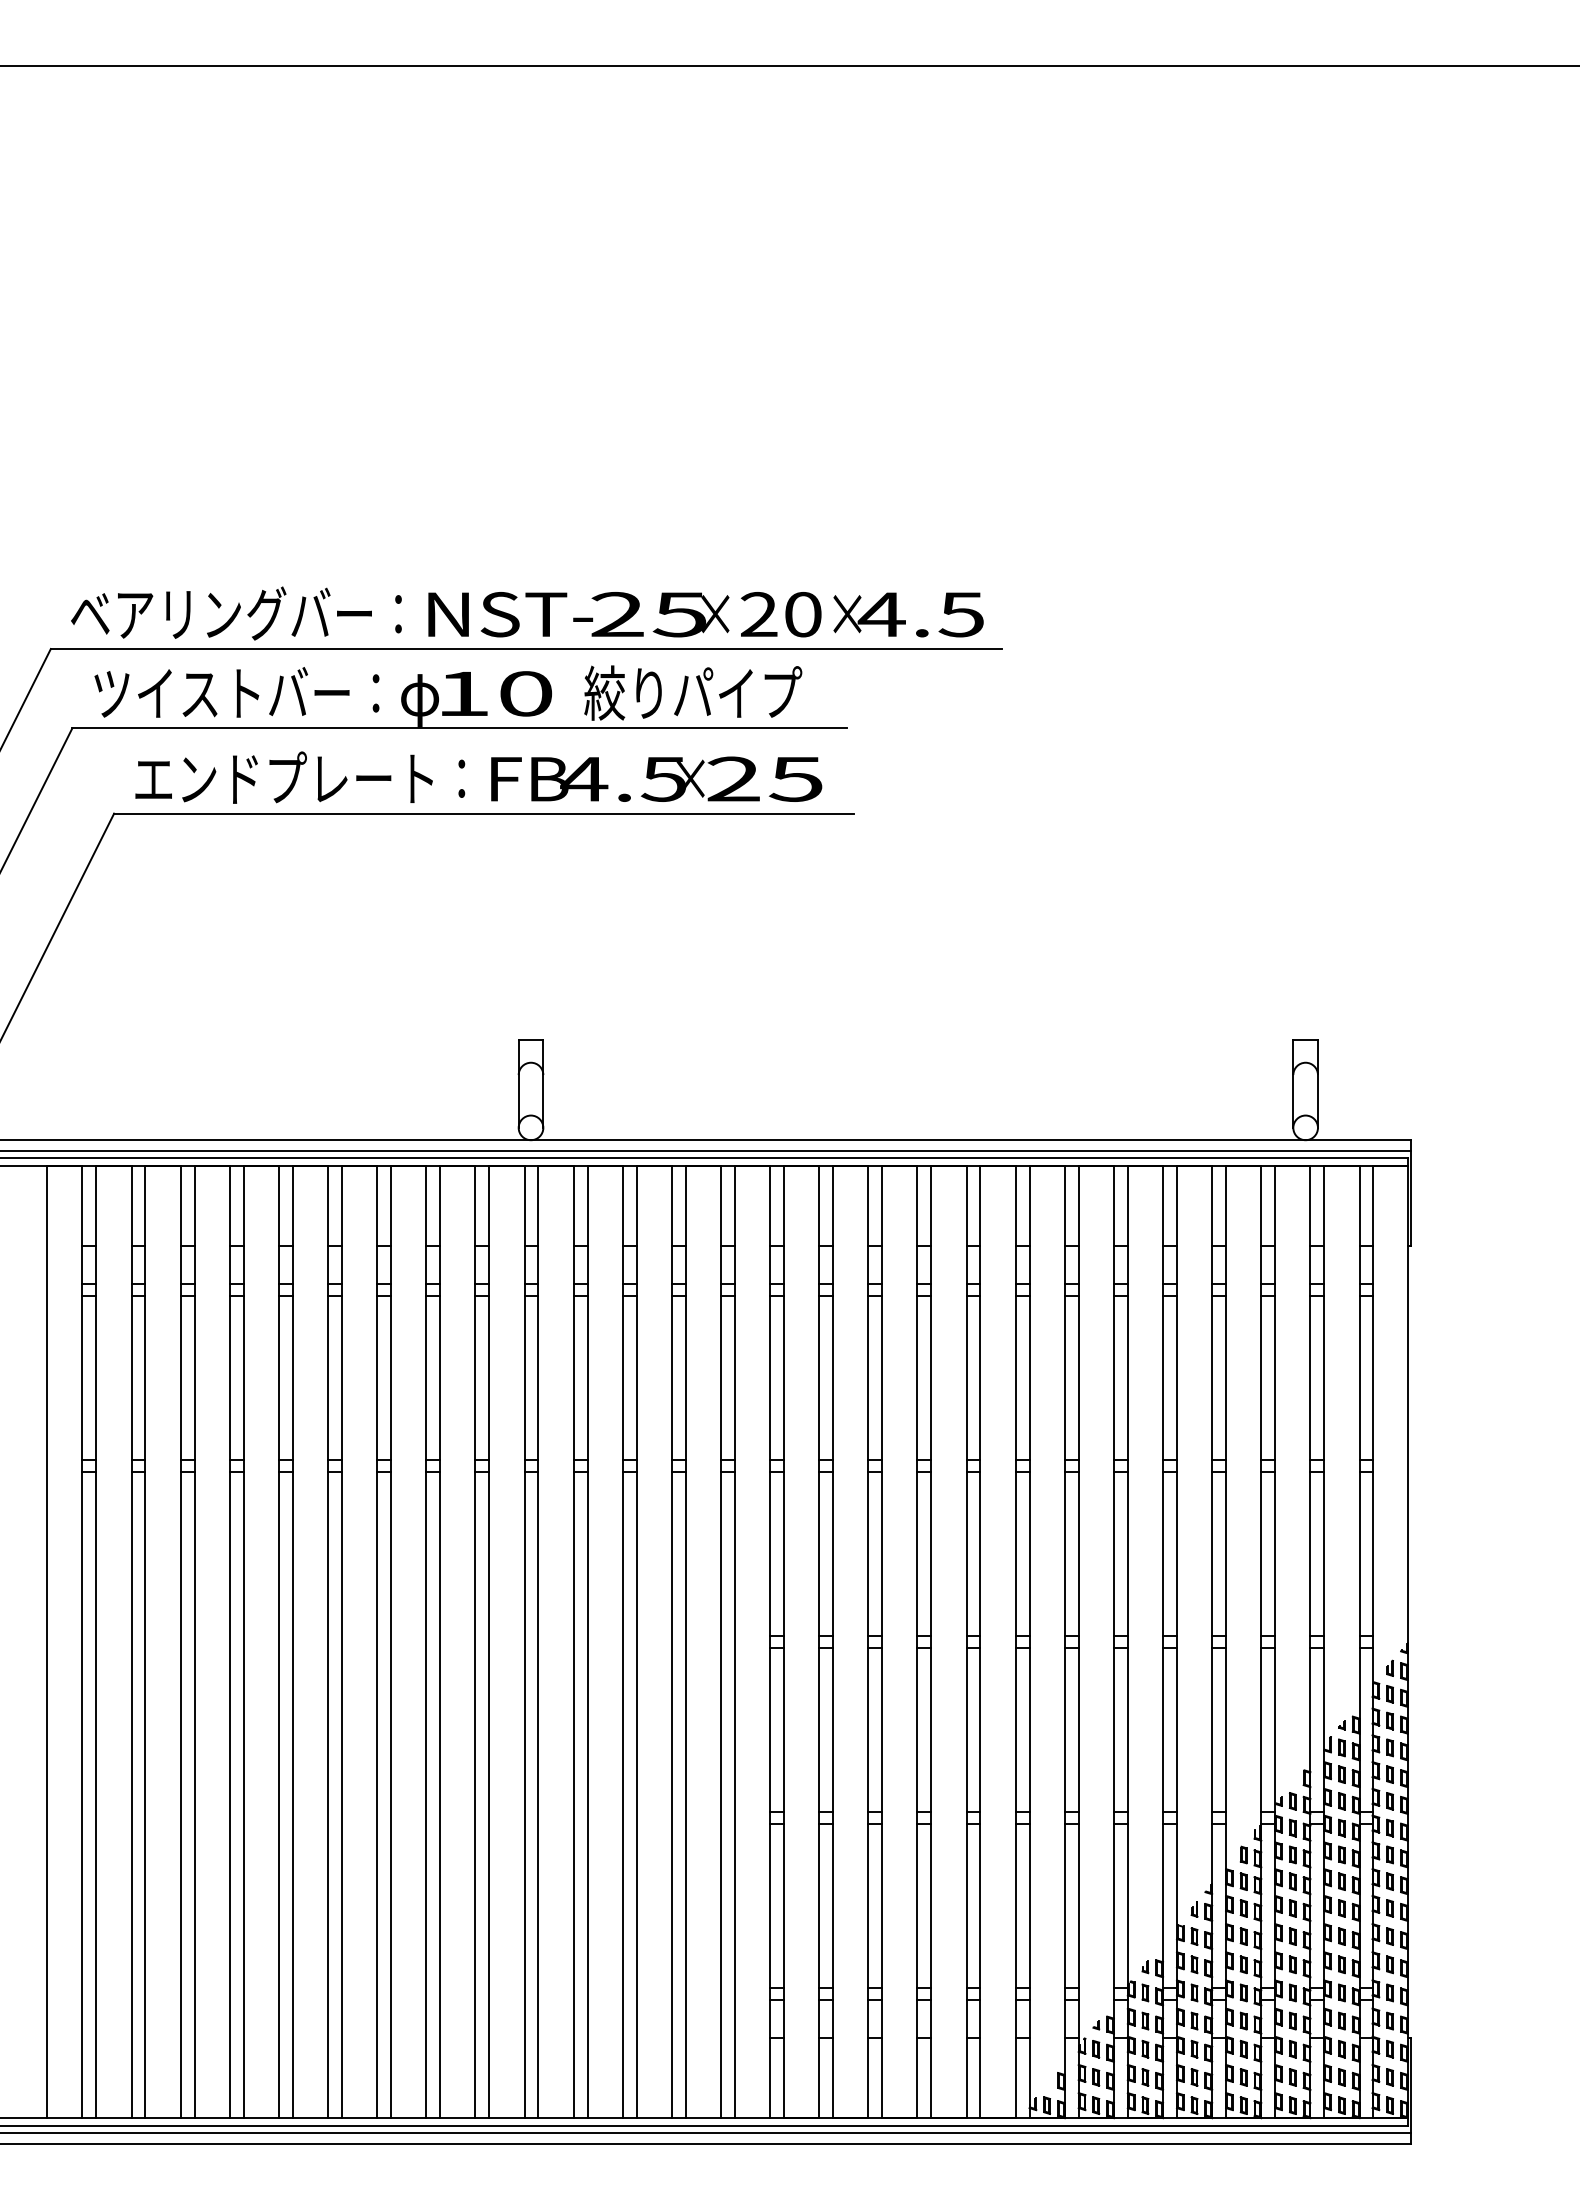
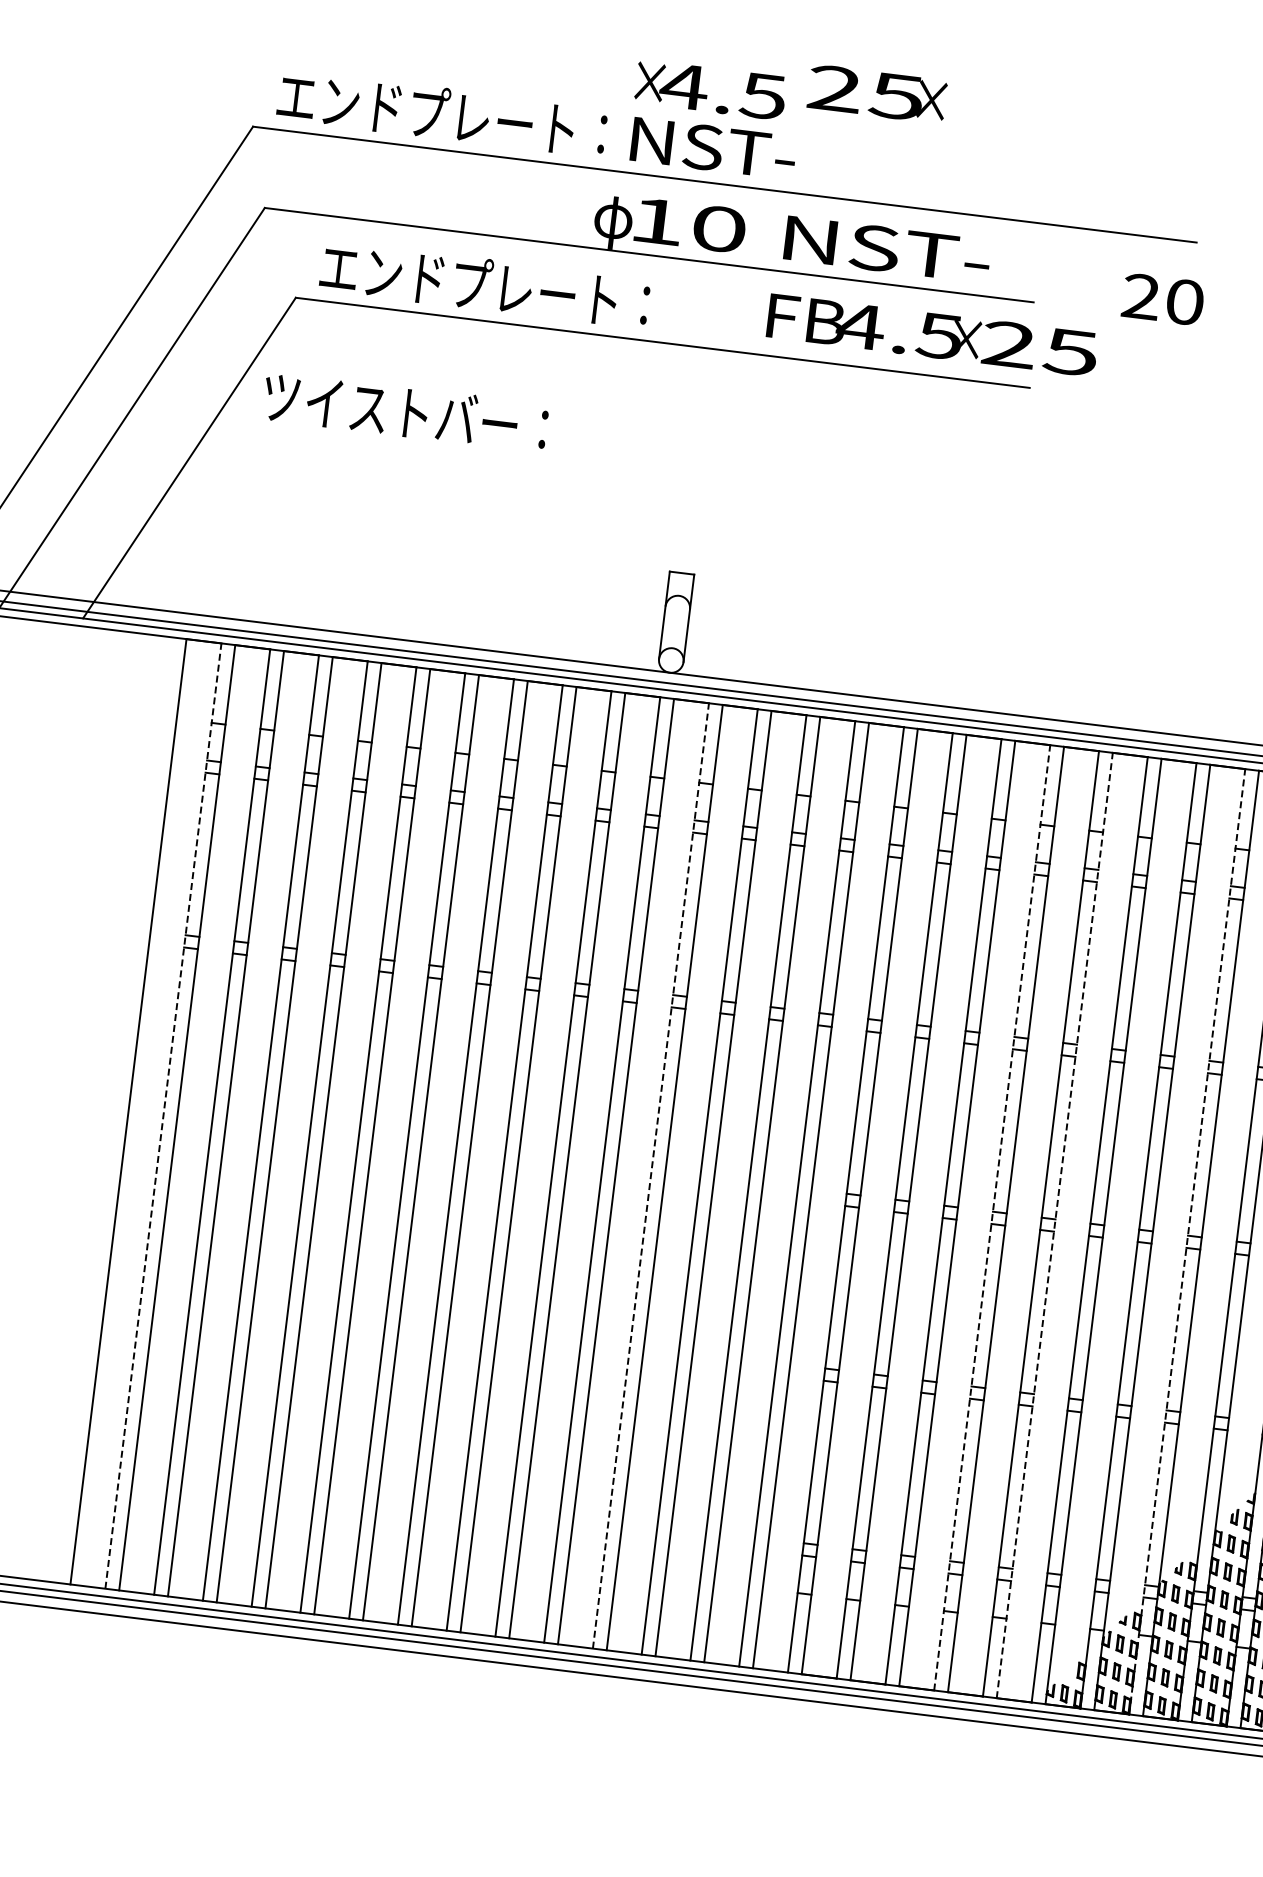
text: (221, 613) -> (426, 112), ベアリングバー： -> エンドプレート：
text: (660, 614) -> (877, 94), moved
text: (781, 614) -> (1163, 299), moved
text: (908, 614) -> (710, 89), moved
text: (236, 692) -> (405, 411), moved
text: (693, 692) -> (885, 248), 絞りパイプ -> NST-
text: (656, 778) -> (932, 334), moved
line: (82, 1641) -> (163, 1115), solid -> dashed
line: (573, 1641) -> (650, 1175), solid -> dashed
line: (917, 1641) -> (992, 1217), solid -> dashed
line: (980, 1641) -> (1054, 1225), solid -> dashed
line: (1113, 1641) -> (1186, 1241), solid -> dashed

